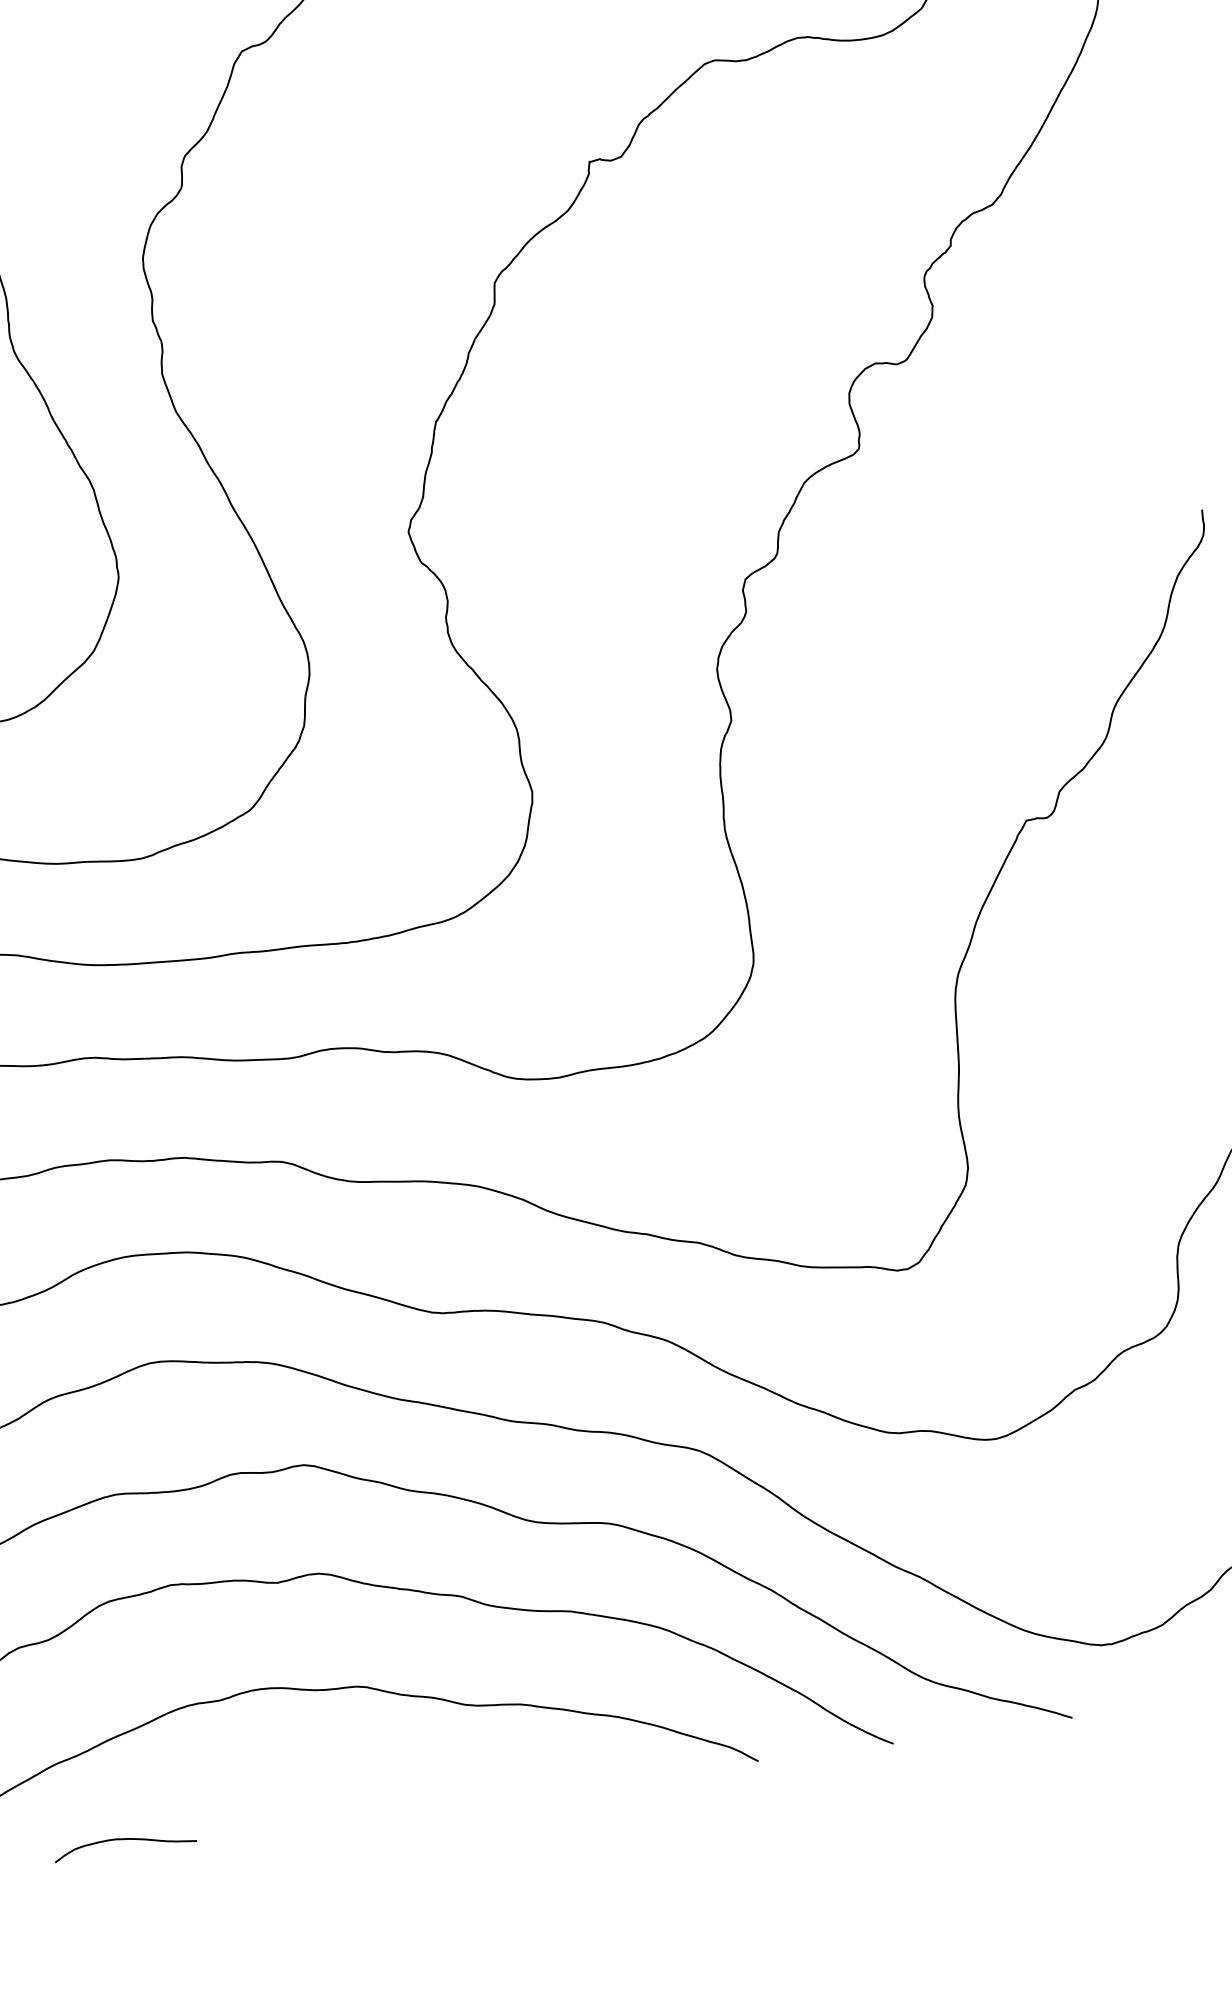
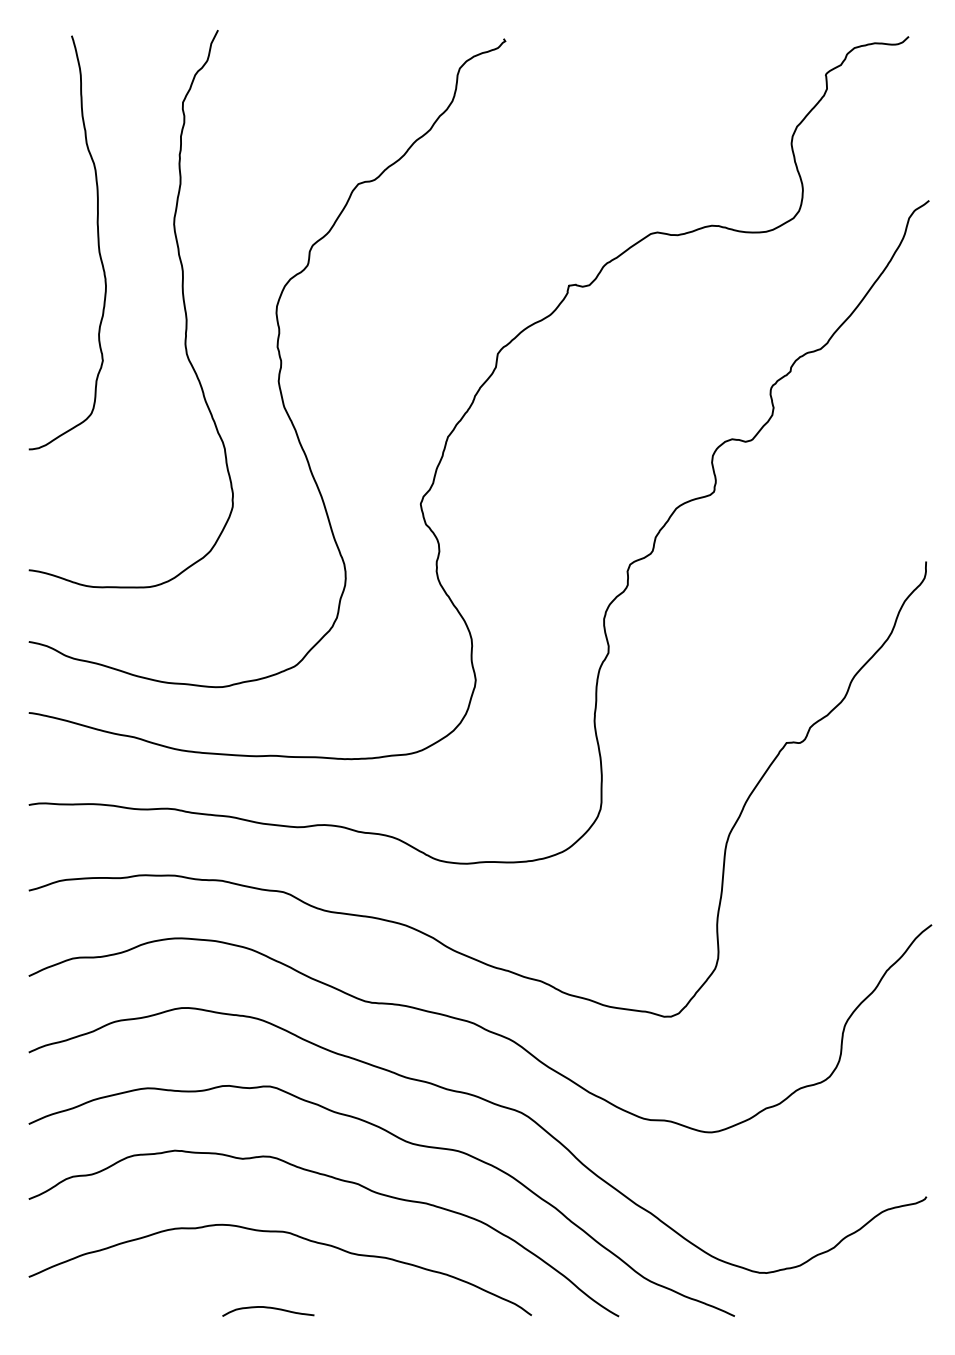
curve: (124, 1840) -> (268, 1308), moved

